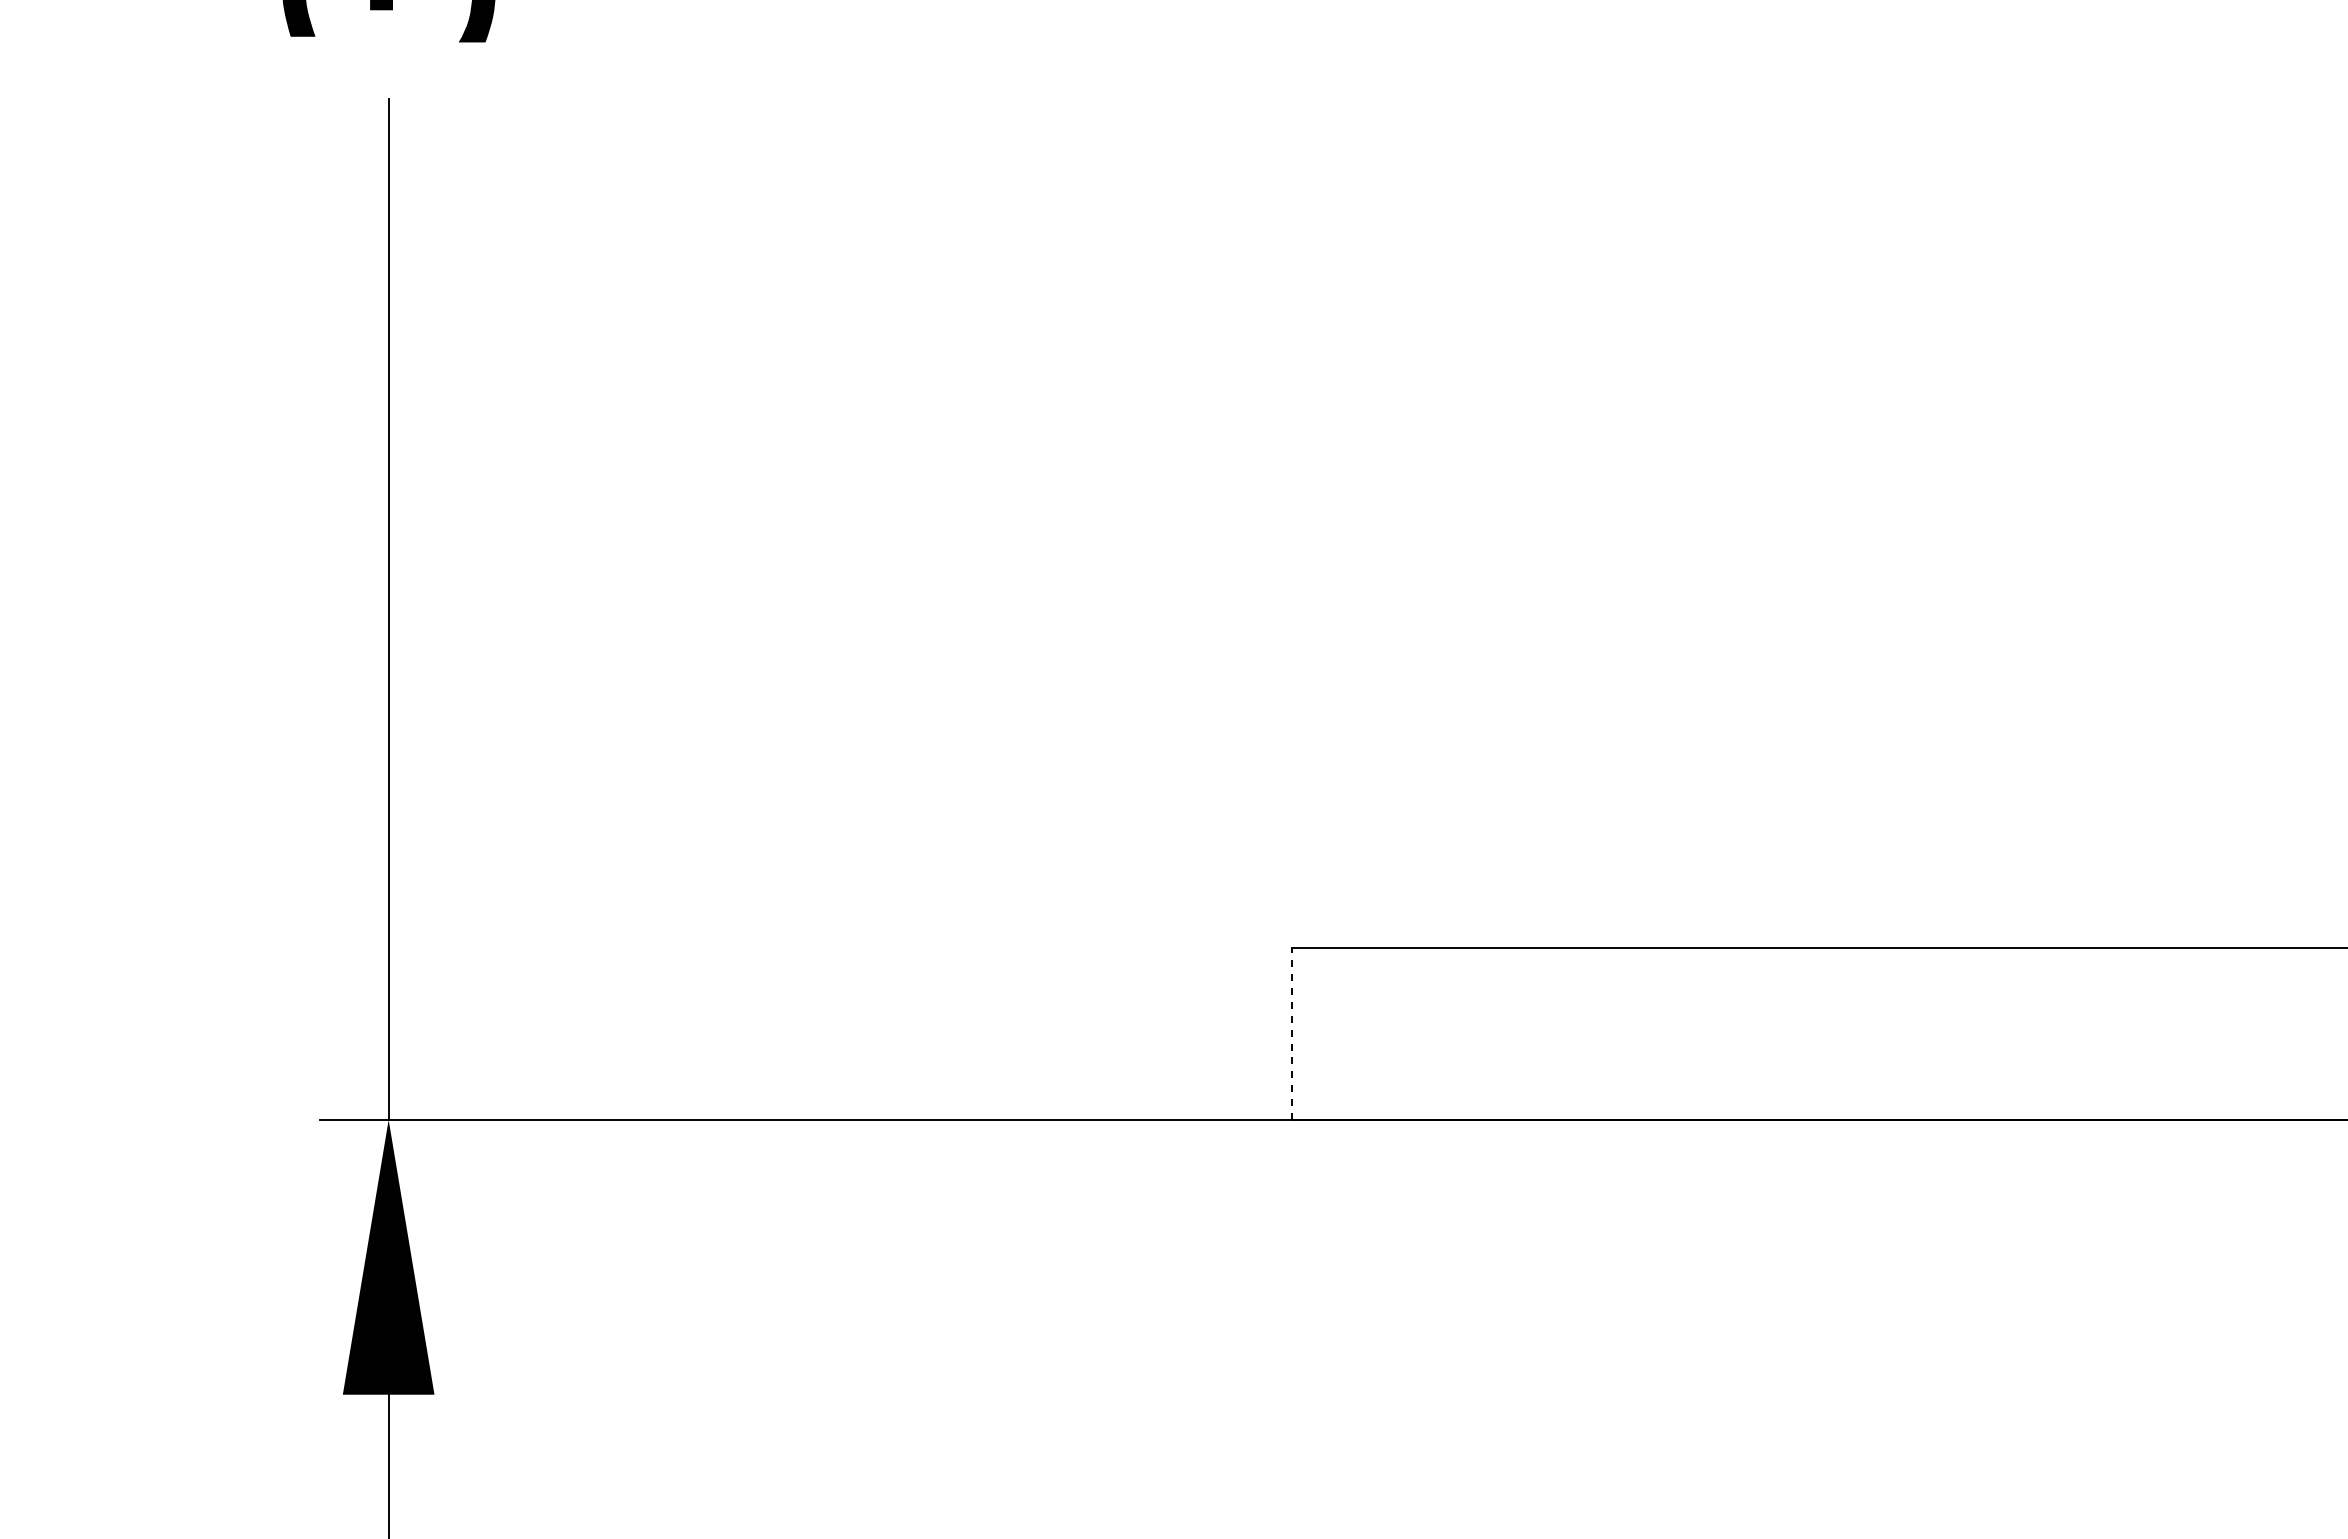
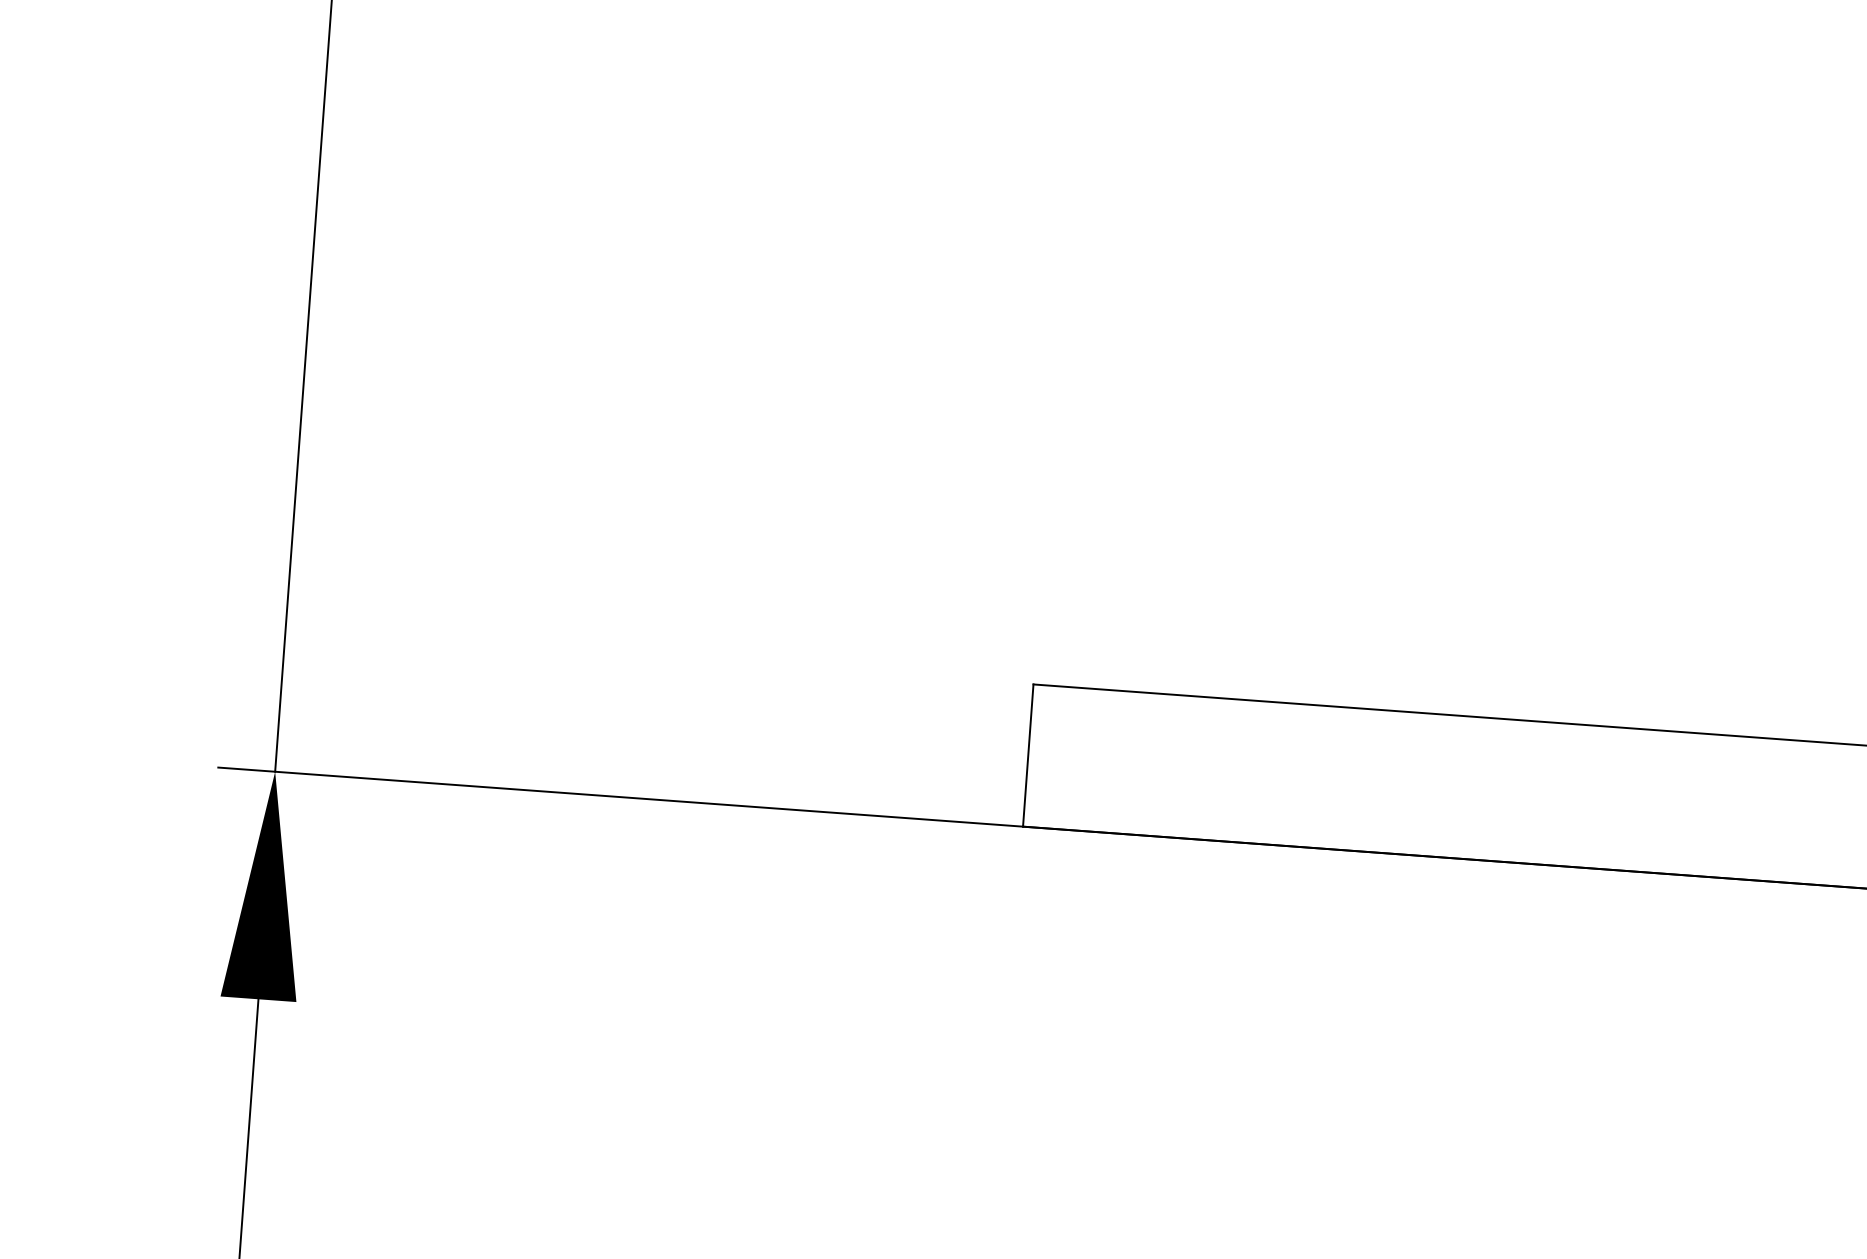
line: (1291, 1034) -> (1027, 755), dashed -> solid

